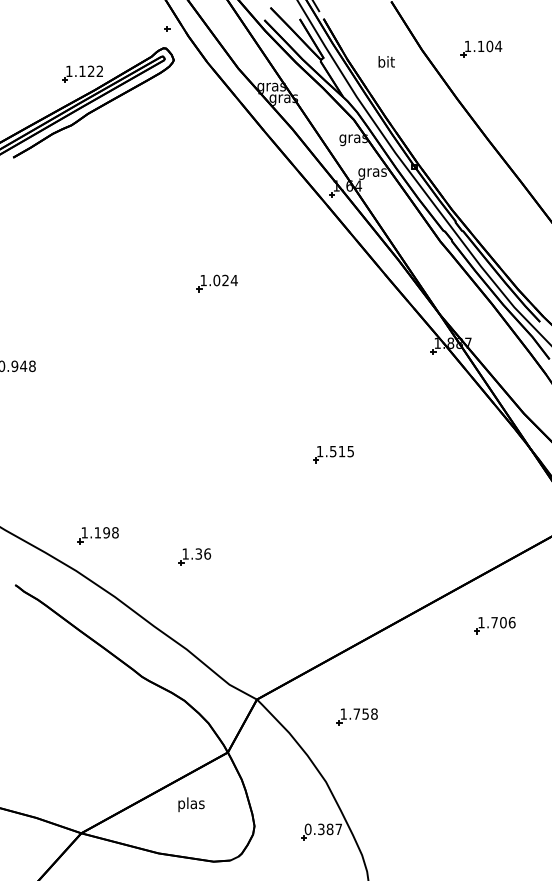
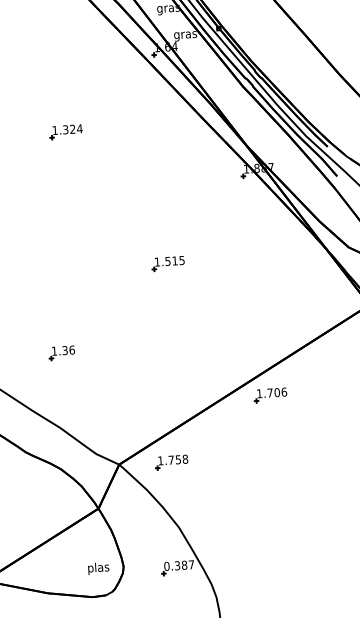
text: (216, 280) -> (65, 129), 1.024 -> 1.324
part: (494, 625) -> (270, 395), moved
part: (356, 716) -> (171, 462), moved
text: (191, 804) -> (98, 568), moved

